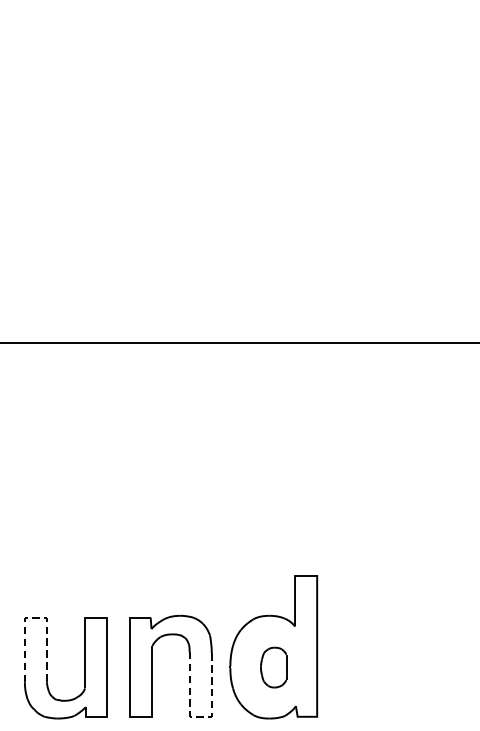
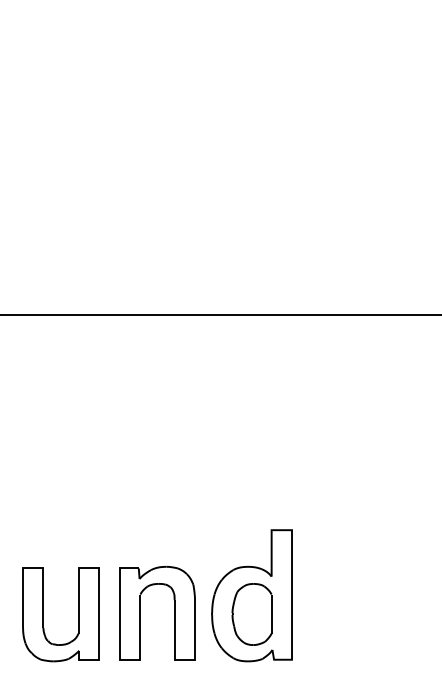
line: (36, 617) -> (33, 568), dashed -> solid
part: (273, 667) -> (251, 614), size x1.67
line: (200, 716) -> (184, 659), dashed -> solid

